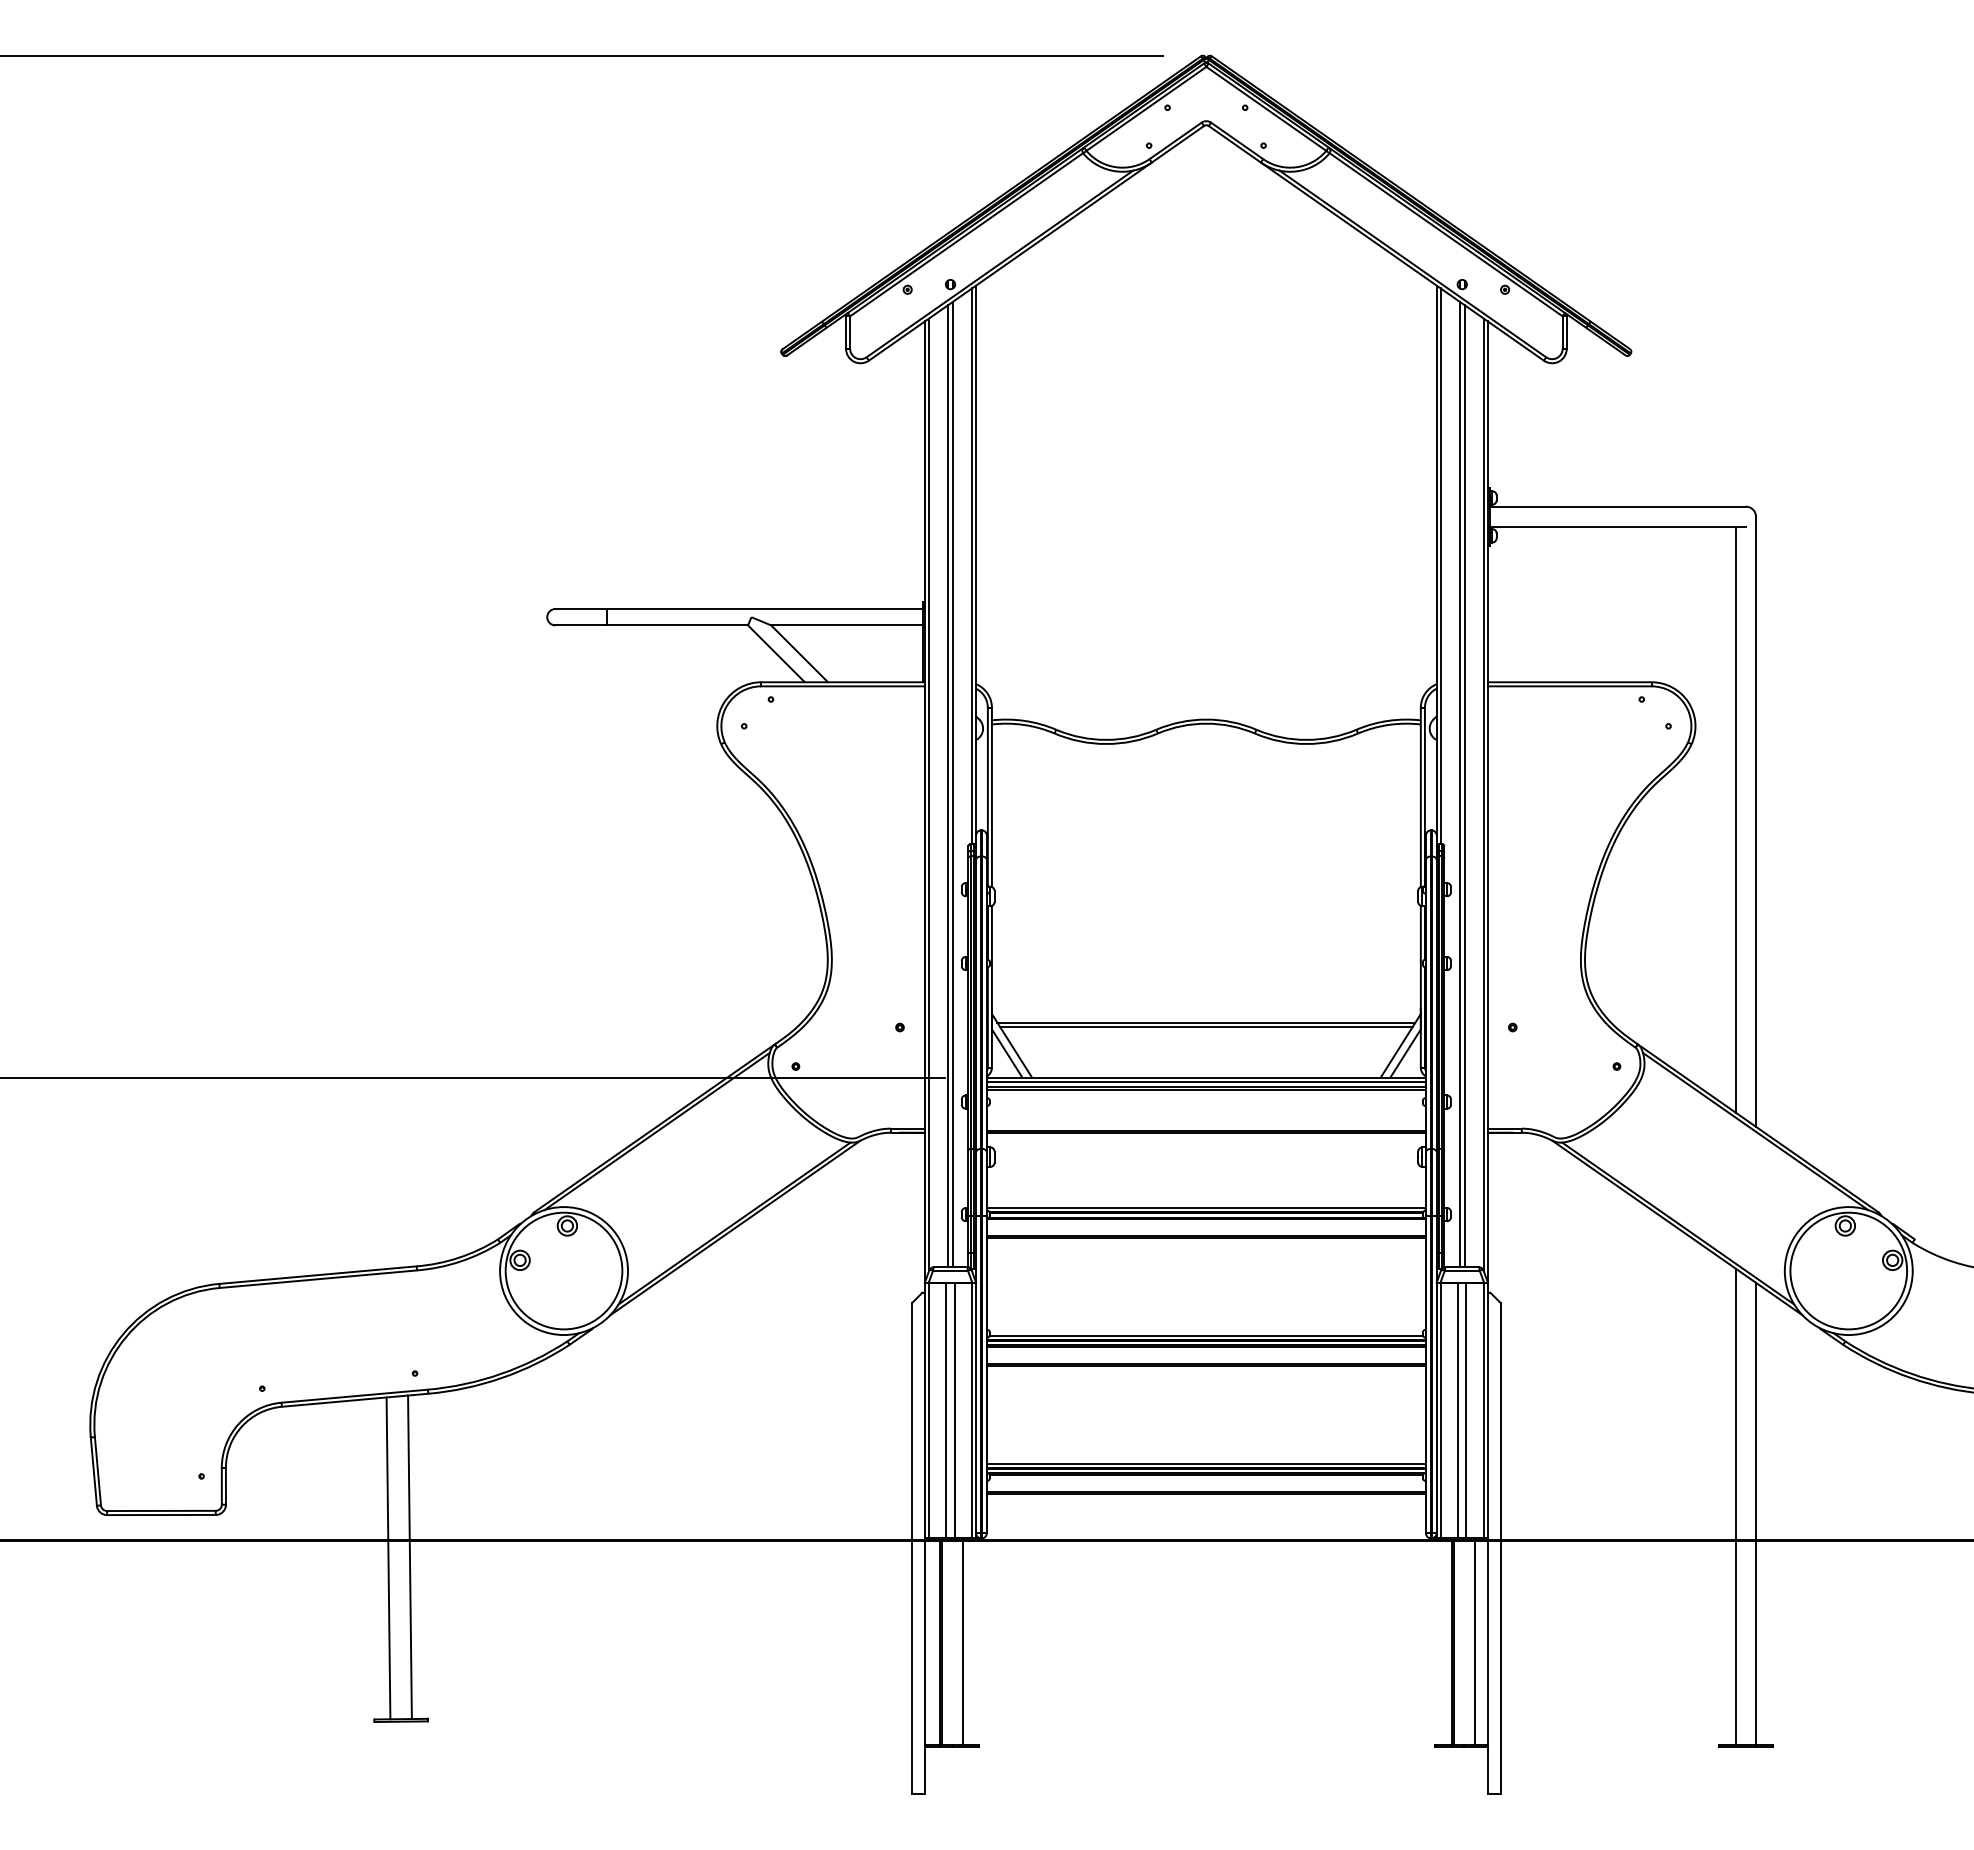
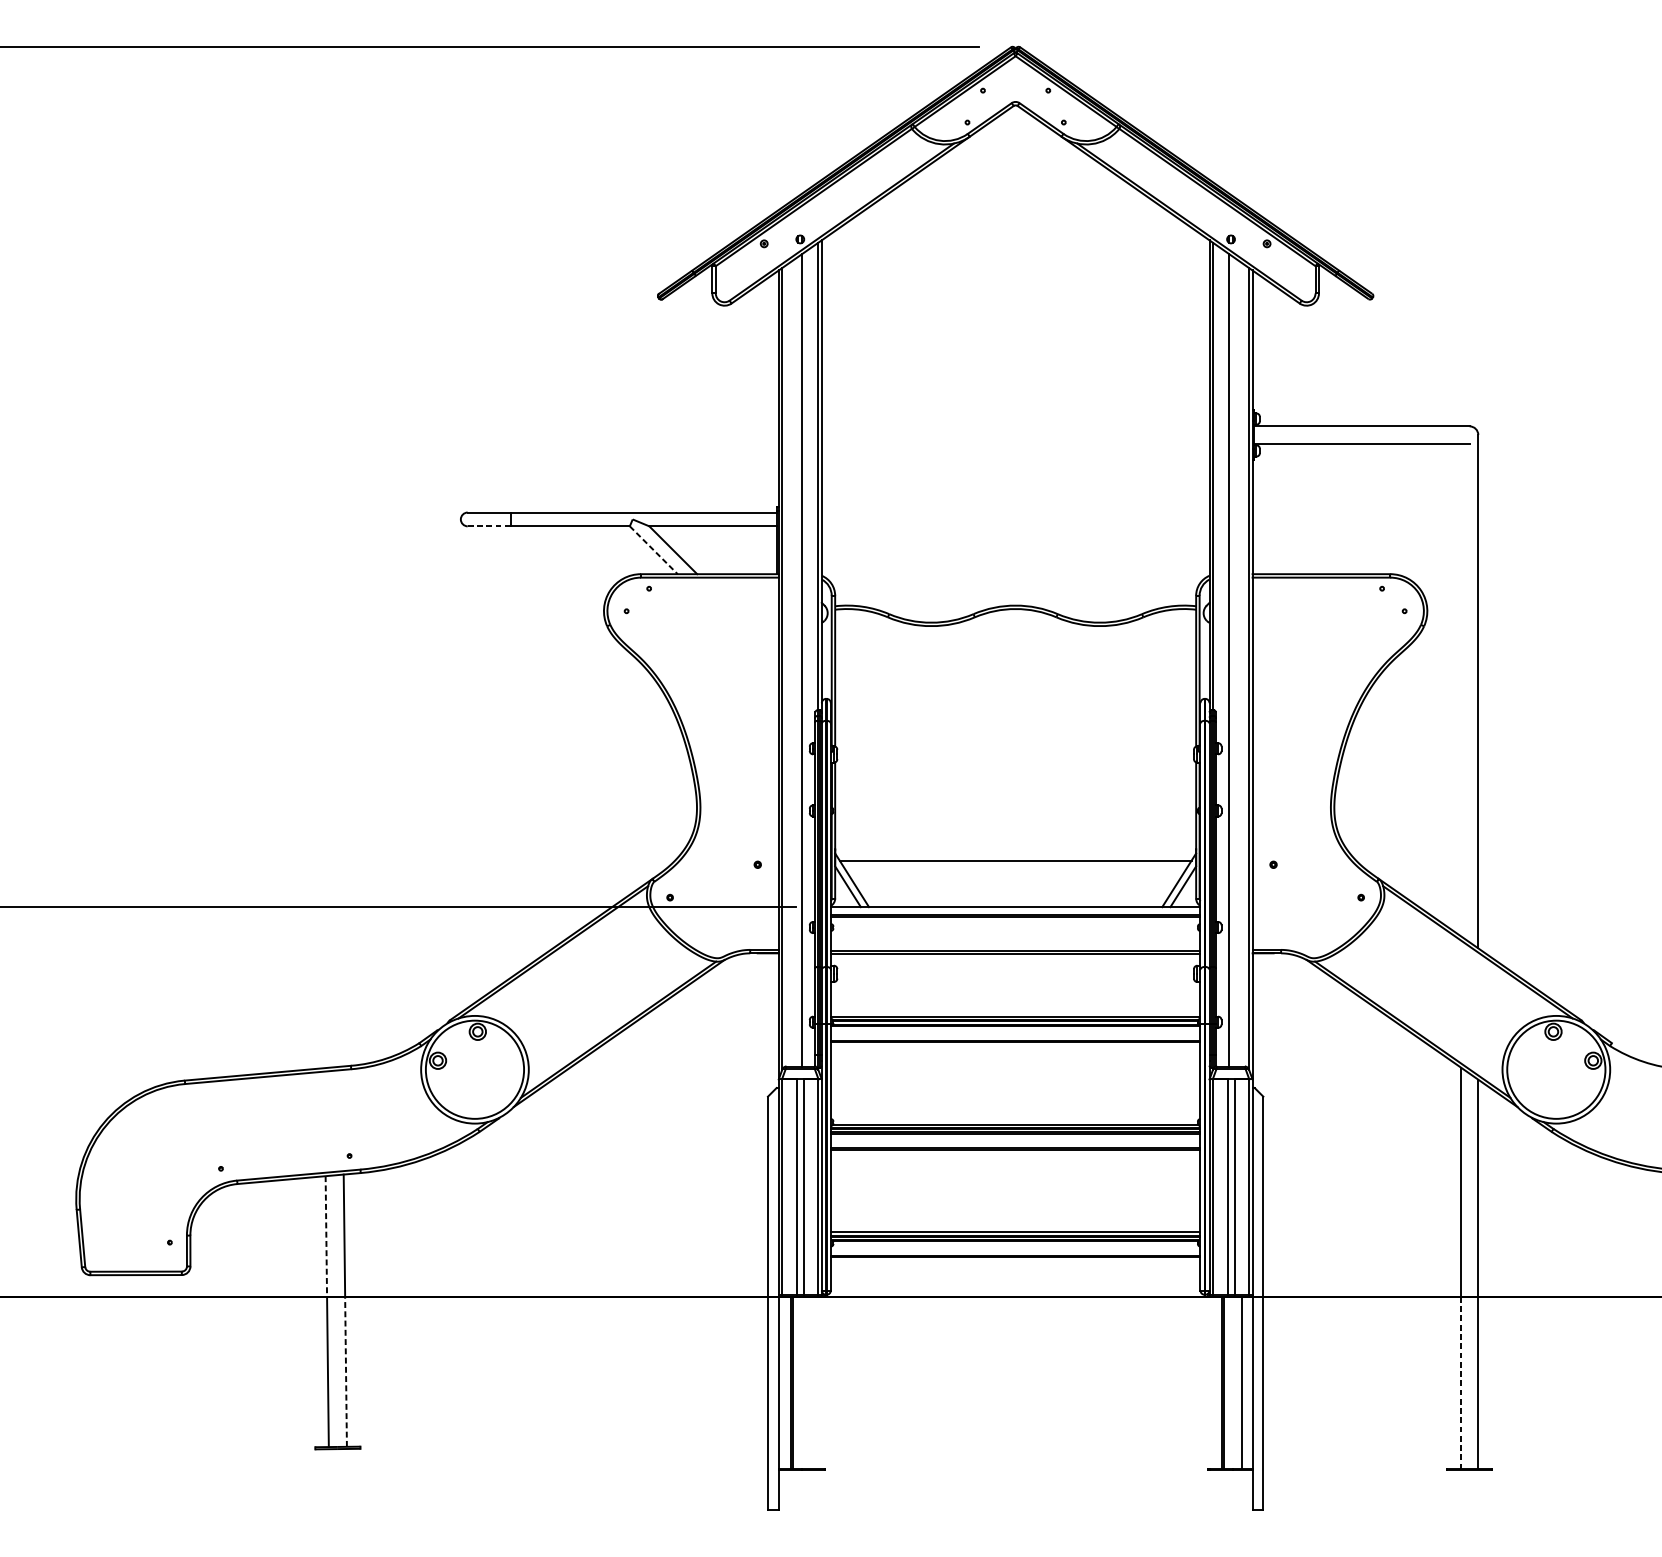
line: (581, 625) -> (489, 526), solid -> dashed
line: (776, 654) -> (653, 550), solid -> dashed
line: (947, 786) -> (797, 661), removed
line: (1464, 786) -> (1232, 661), removed
line: (1735, 819) -> (1461, 689), removed
line: (1205, 1026) -> (1014, 863), removed
line: (1205, 1082) -> (1014, 911), removed
line: (387, 1469) -> (326, 1236), solid -> dashed
line: (410, 1629) -> (345, 1371), solid -> dashed
line: (963, 1642) -> (811, 1382), removed
line: (1735, 1643) -> (1461, 1383), solid -> dashed

